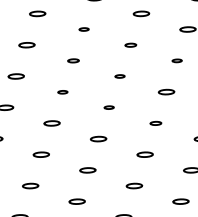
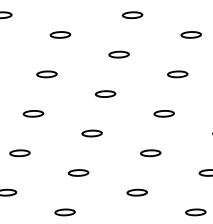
part: (83, 29) -> (59, 34), size x1.67
part: (130, 45) -> (118, 55), size x1.43
part: (73, 60) -> (46, 73), size x1.43
part: (176, 60) -> (176, 73), size x1.67
part: (119, 76) -> (104, 94), size x1.67
part: (62, 92) -> (33, 114), size x1.67
part: (108, 107) -> (91, 133), size x1.67
part: (155, 123) -> (150, 153), size x1.43

